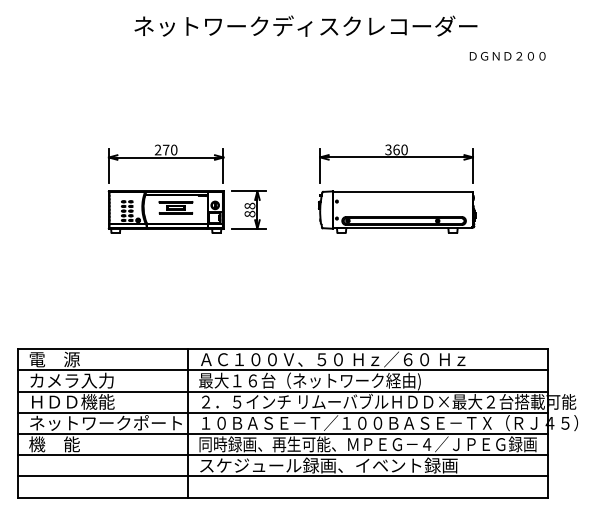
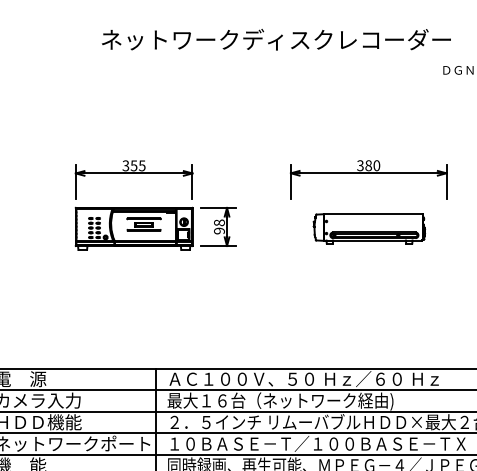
text: (166, 149) -> (134, 165), 270 -> 355
text: (396, 149) -> (368, 165), 360 -> 380
part: (397, 211) -> (369, 228), size x0.7
text: (249, 213) -> (218, 230), 88 -> 98

